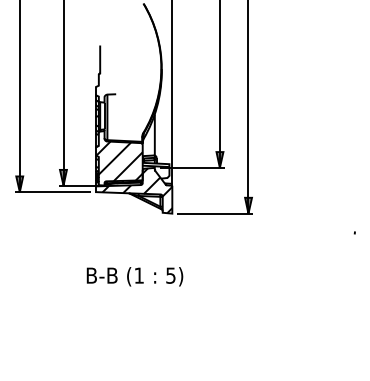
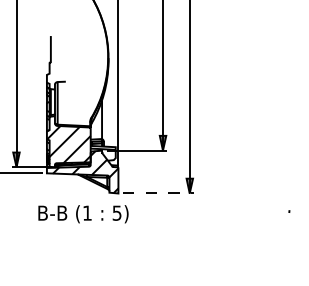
line: (215, 213) -> (158, 193), solid -> dashed
text: (134, 276) -> (83, 213), moved

